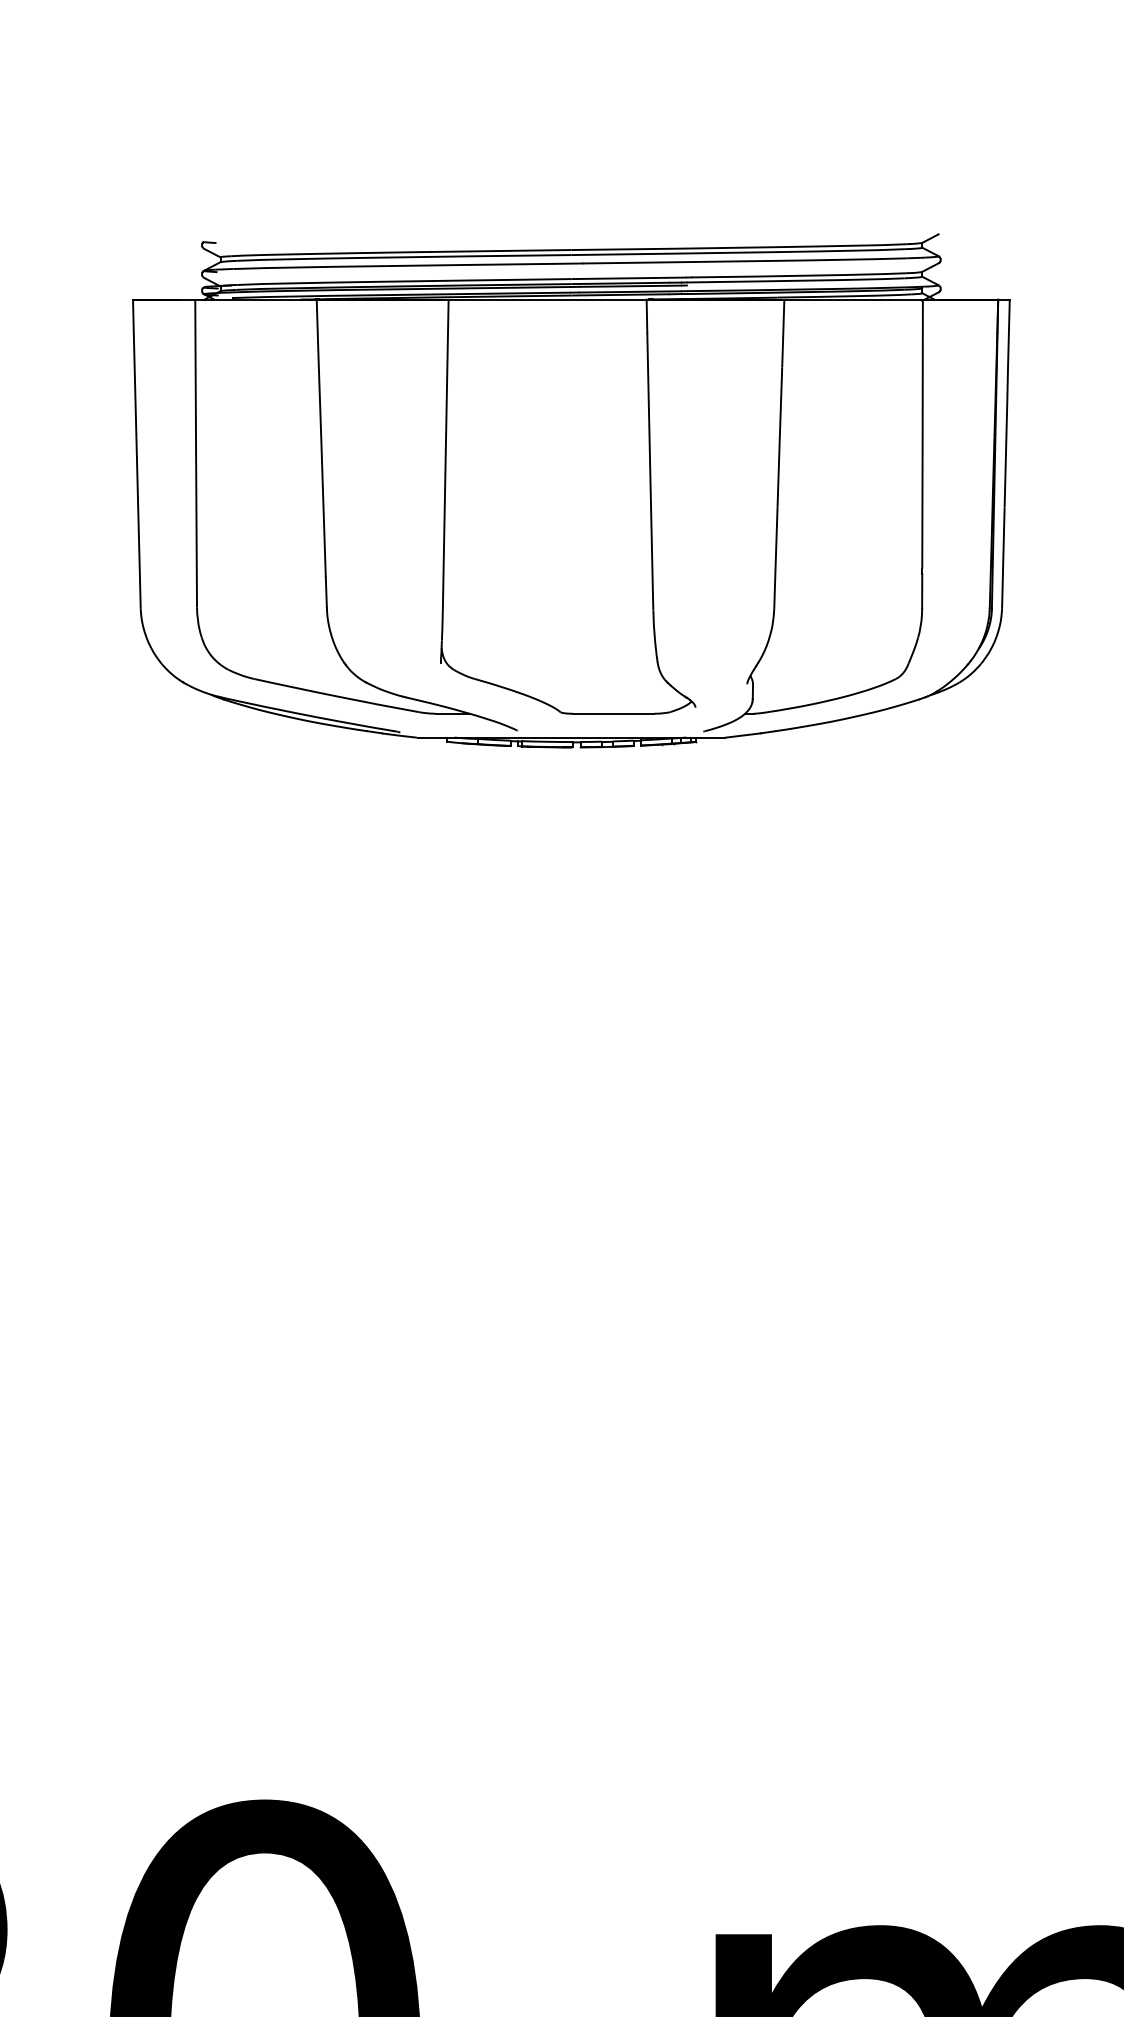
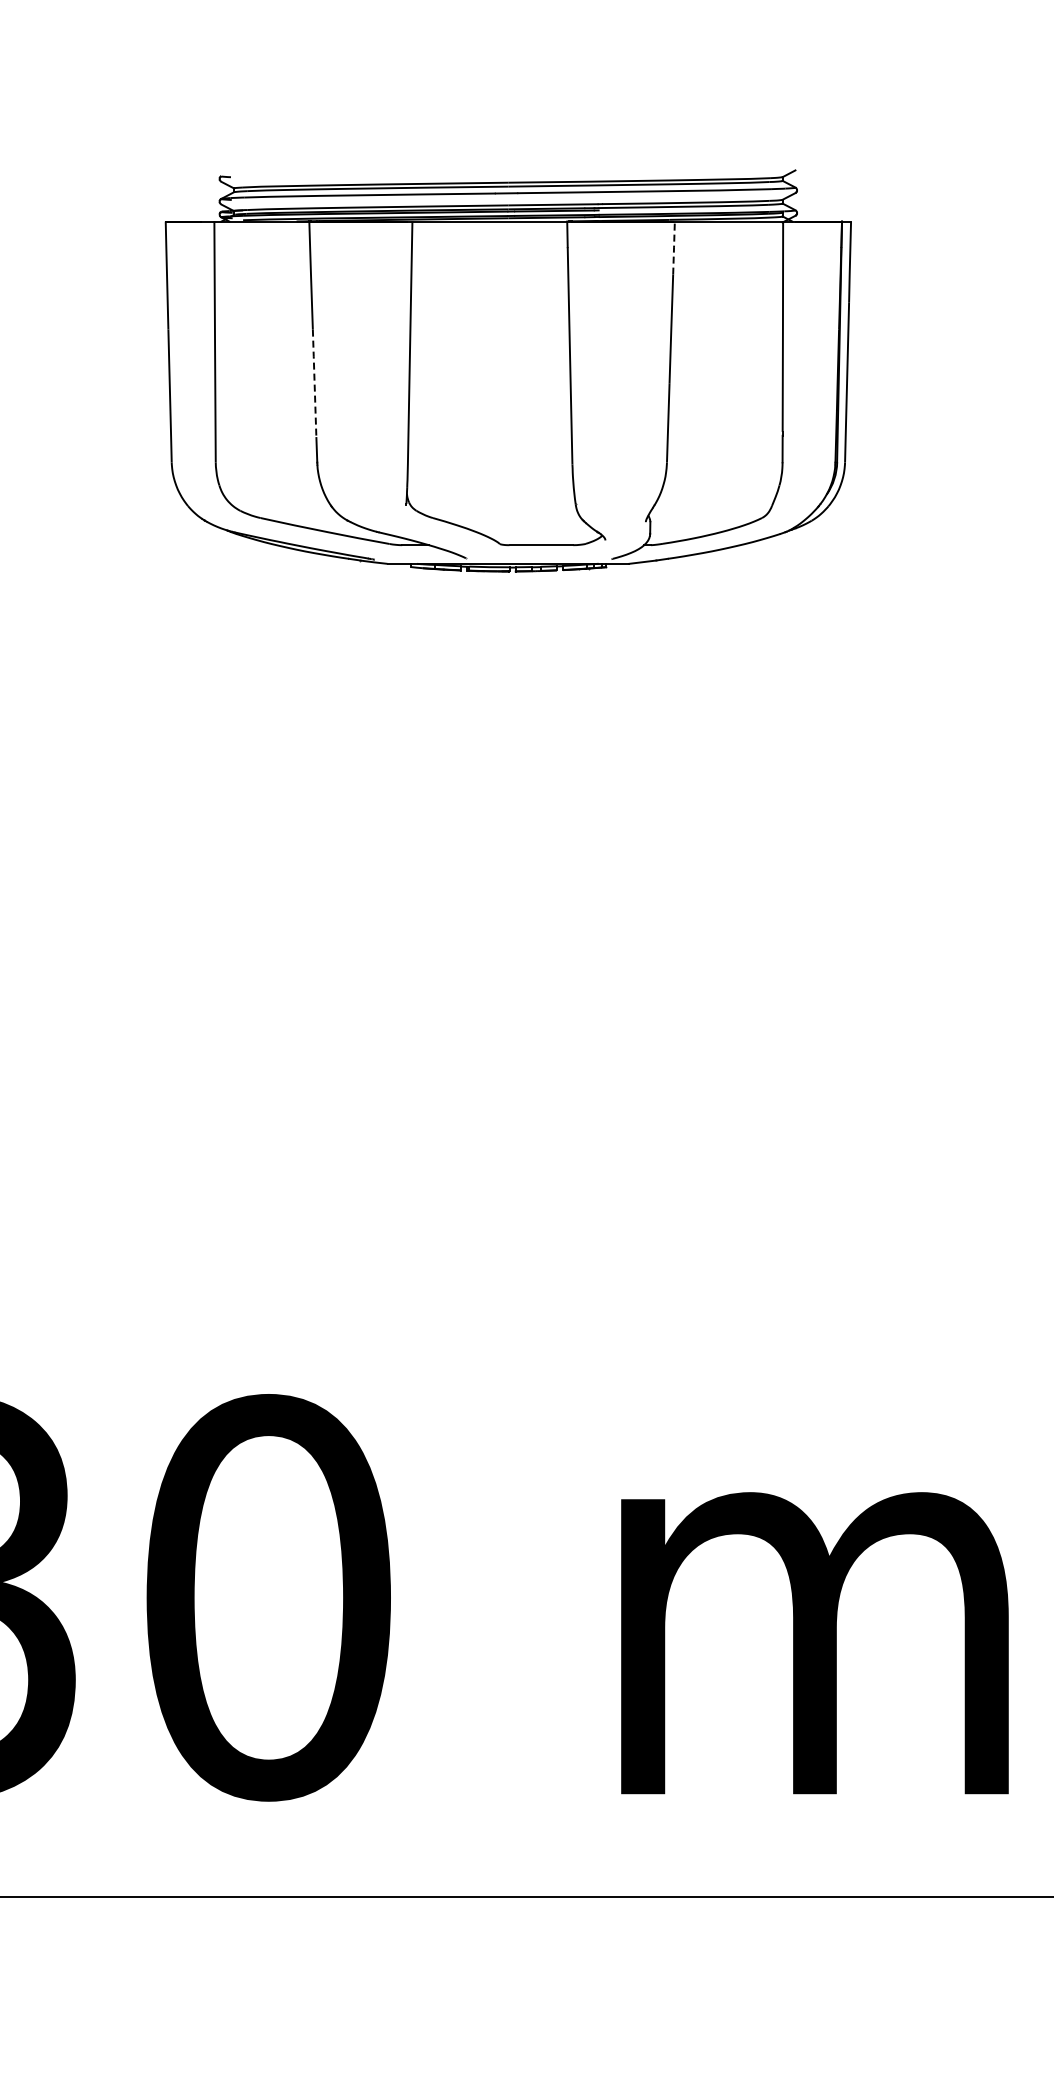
line: (783, 332) -> (674, 247), solid -> dashed
line: (323, 508) -> (314, 384), solid -> dashed

